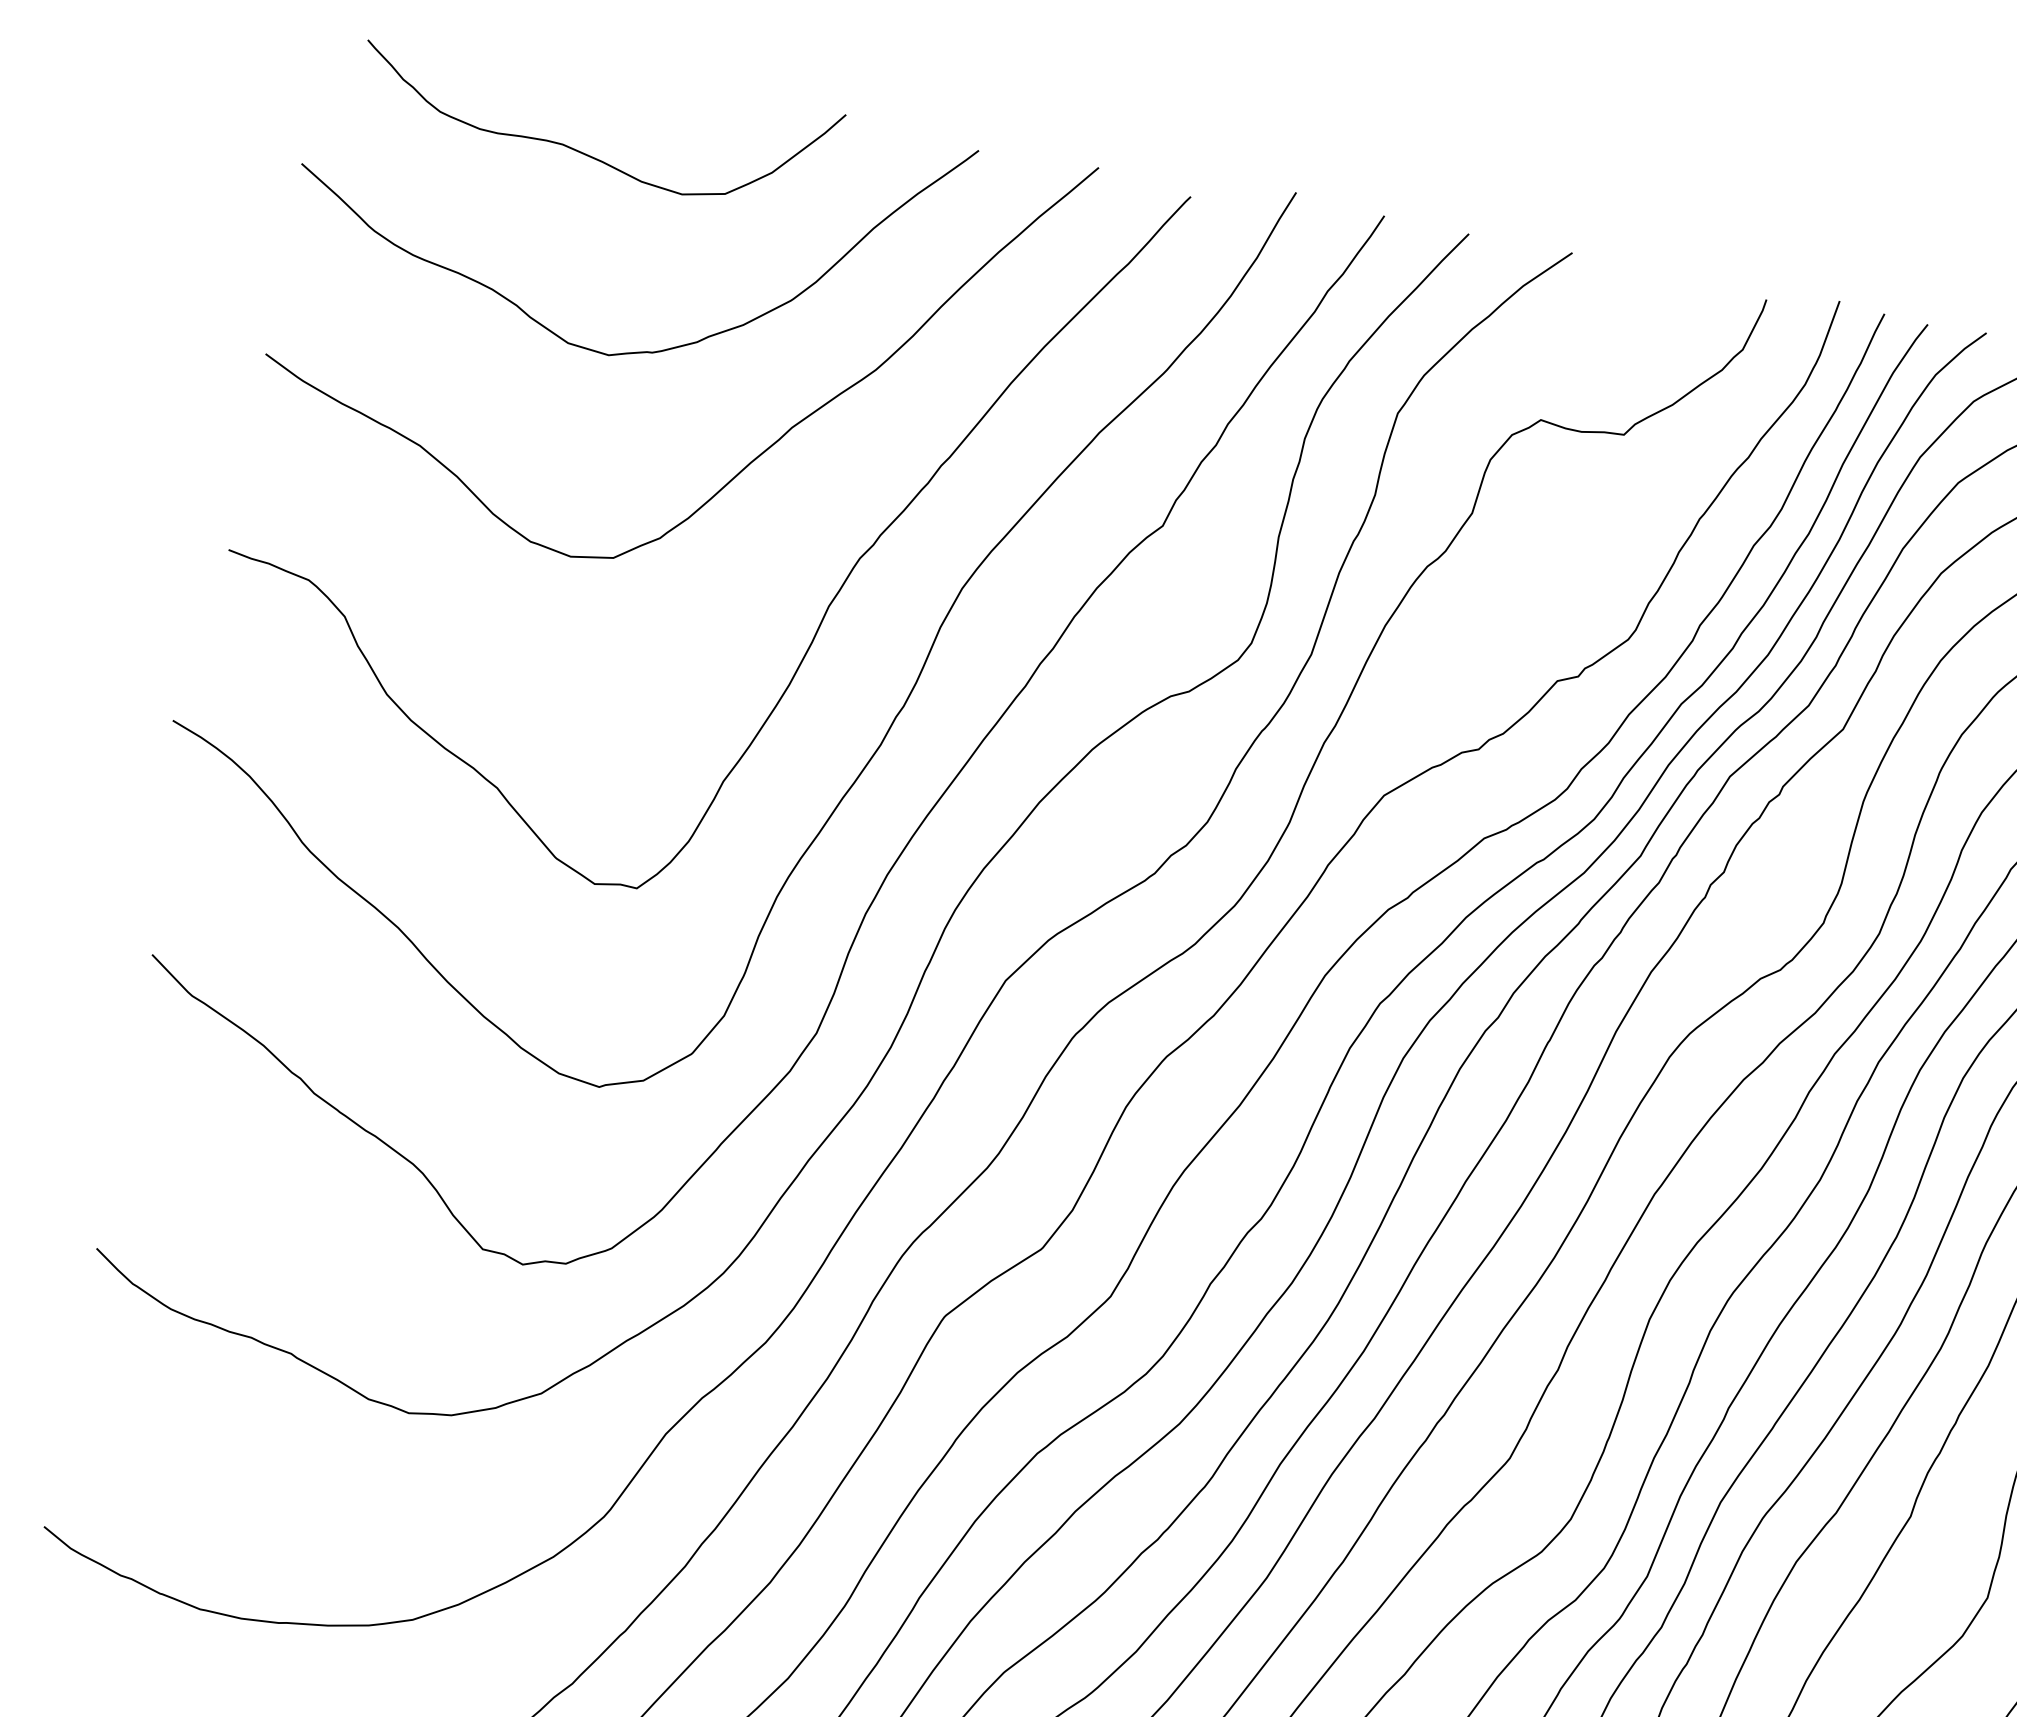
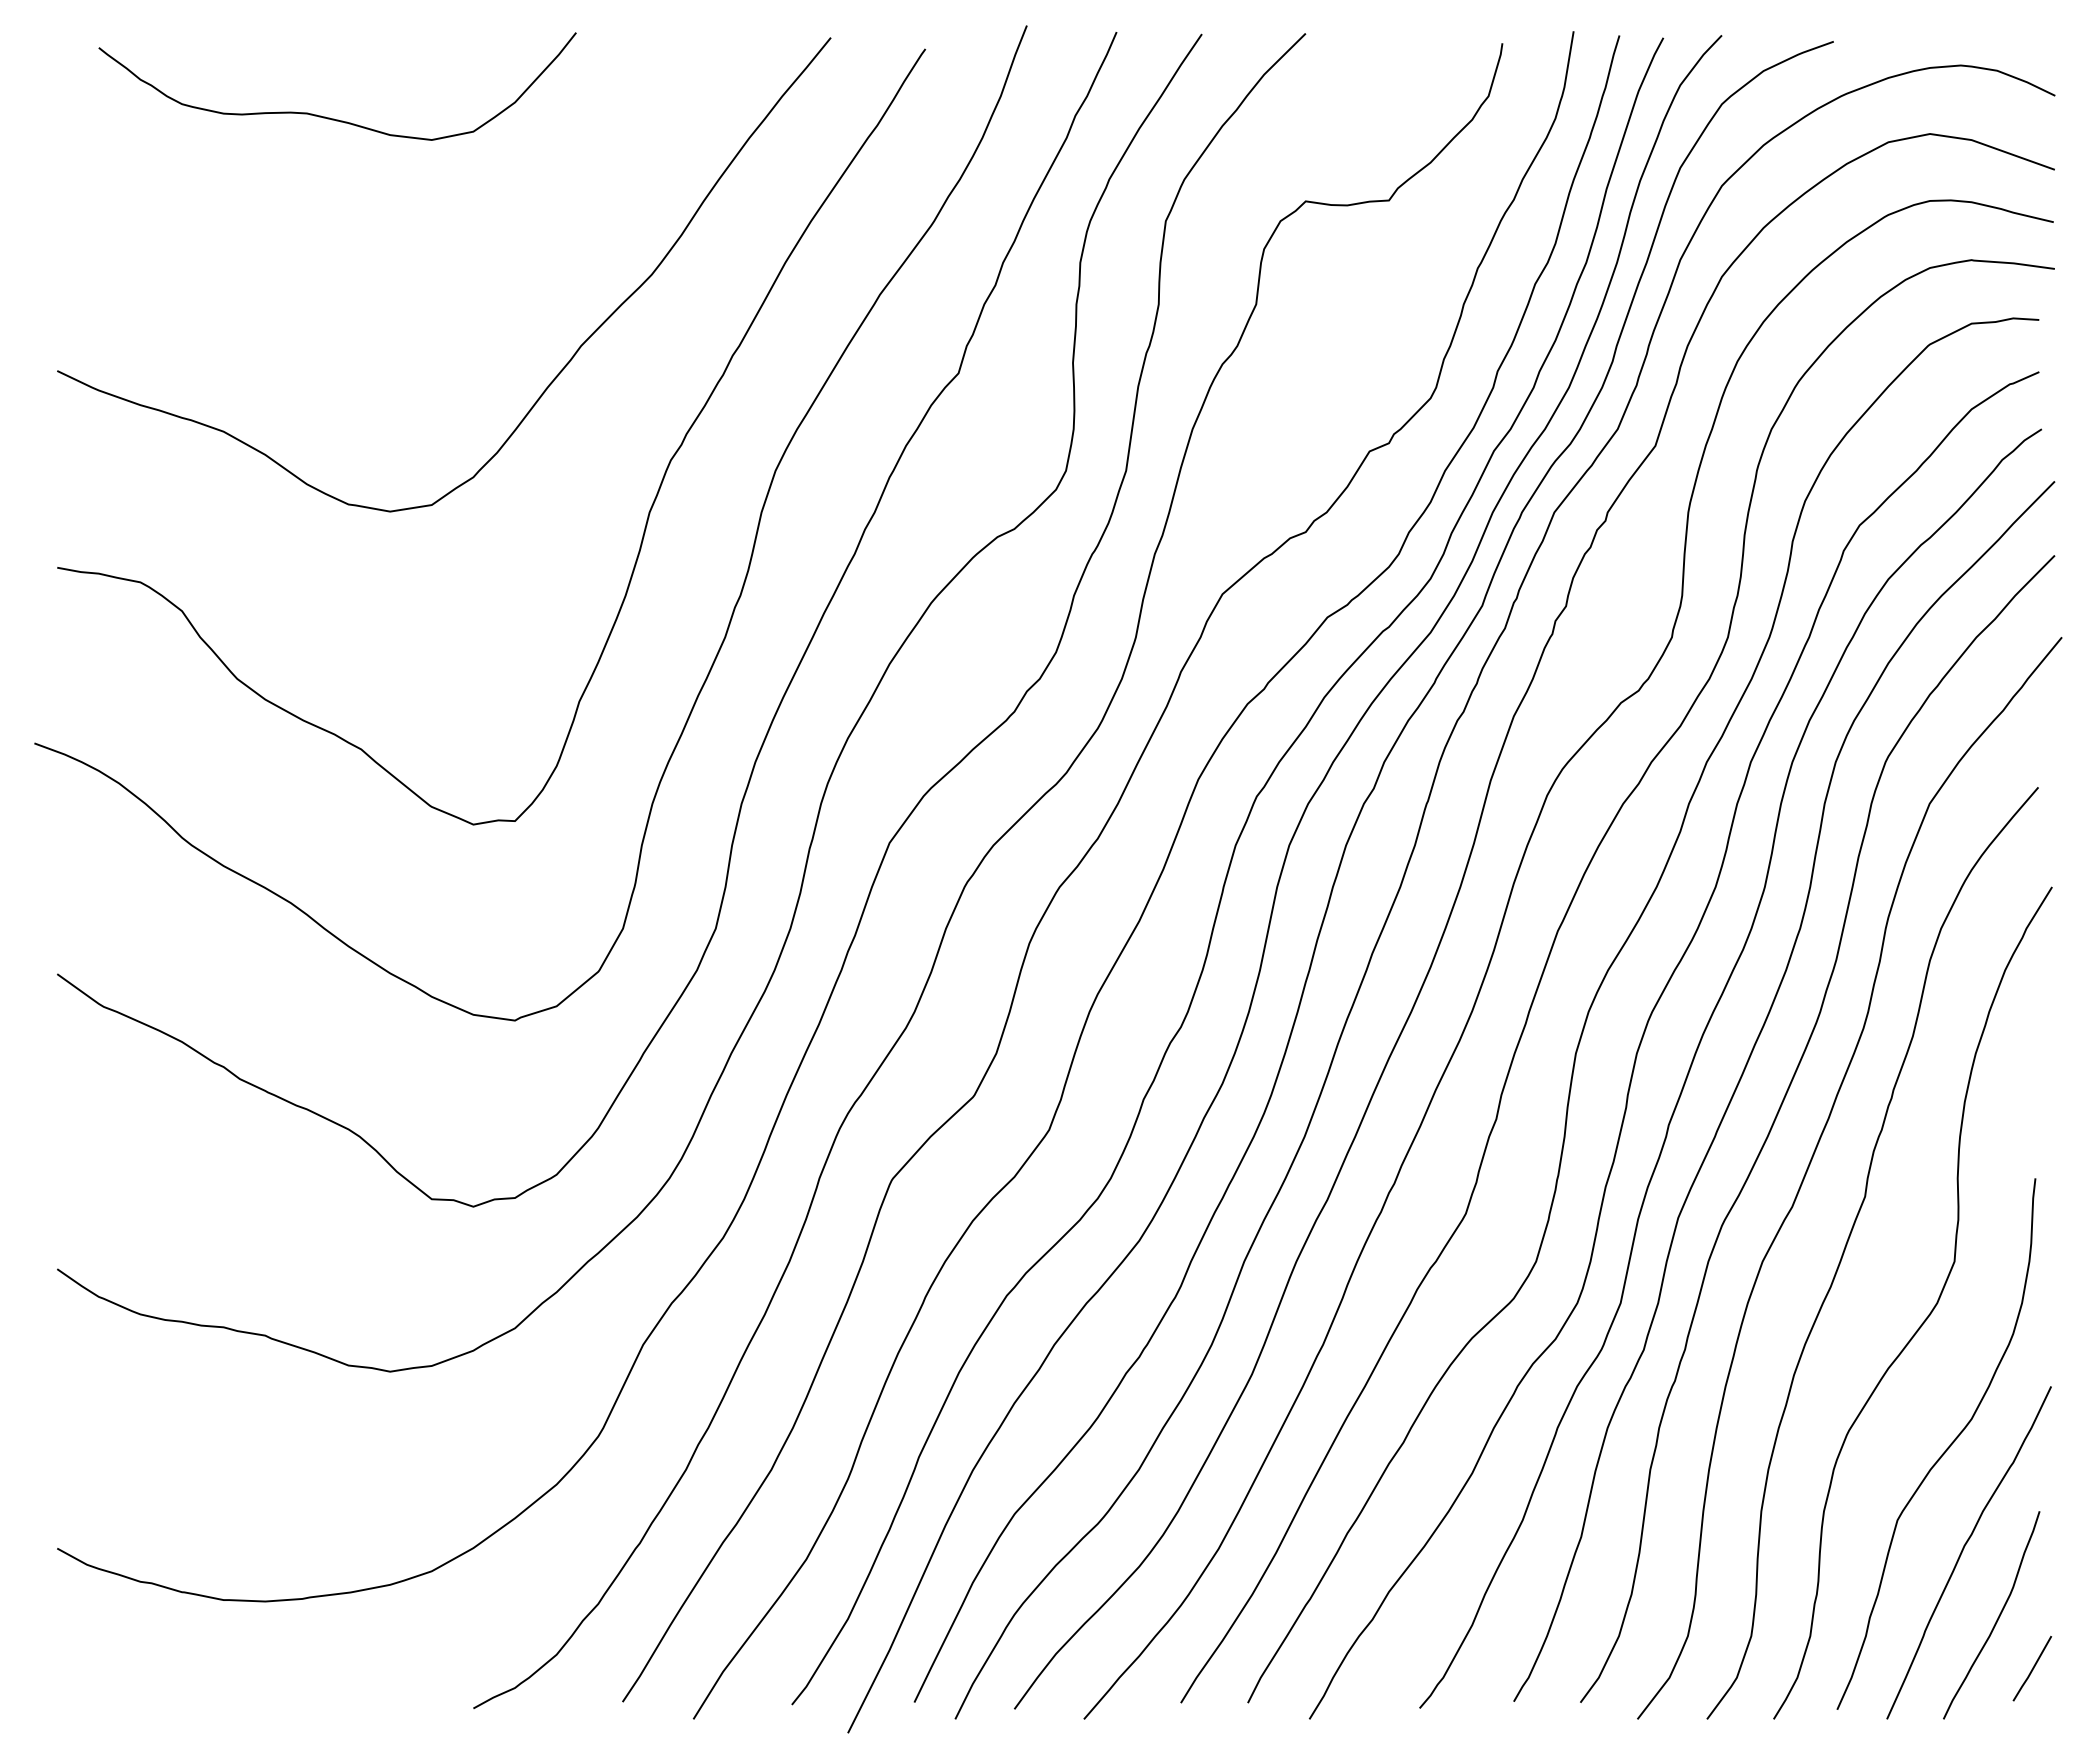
curve: (637, 351) -> (417, 300), removed

